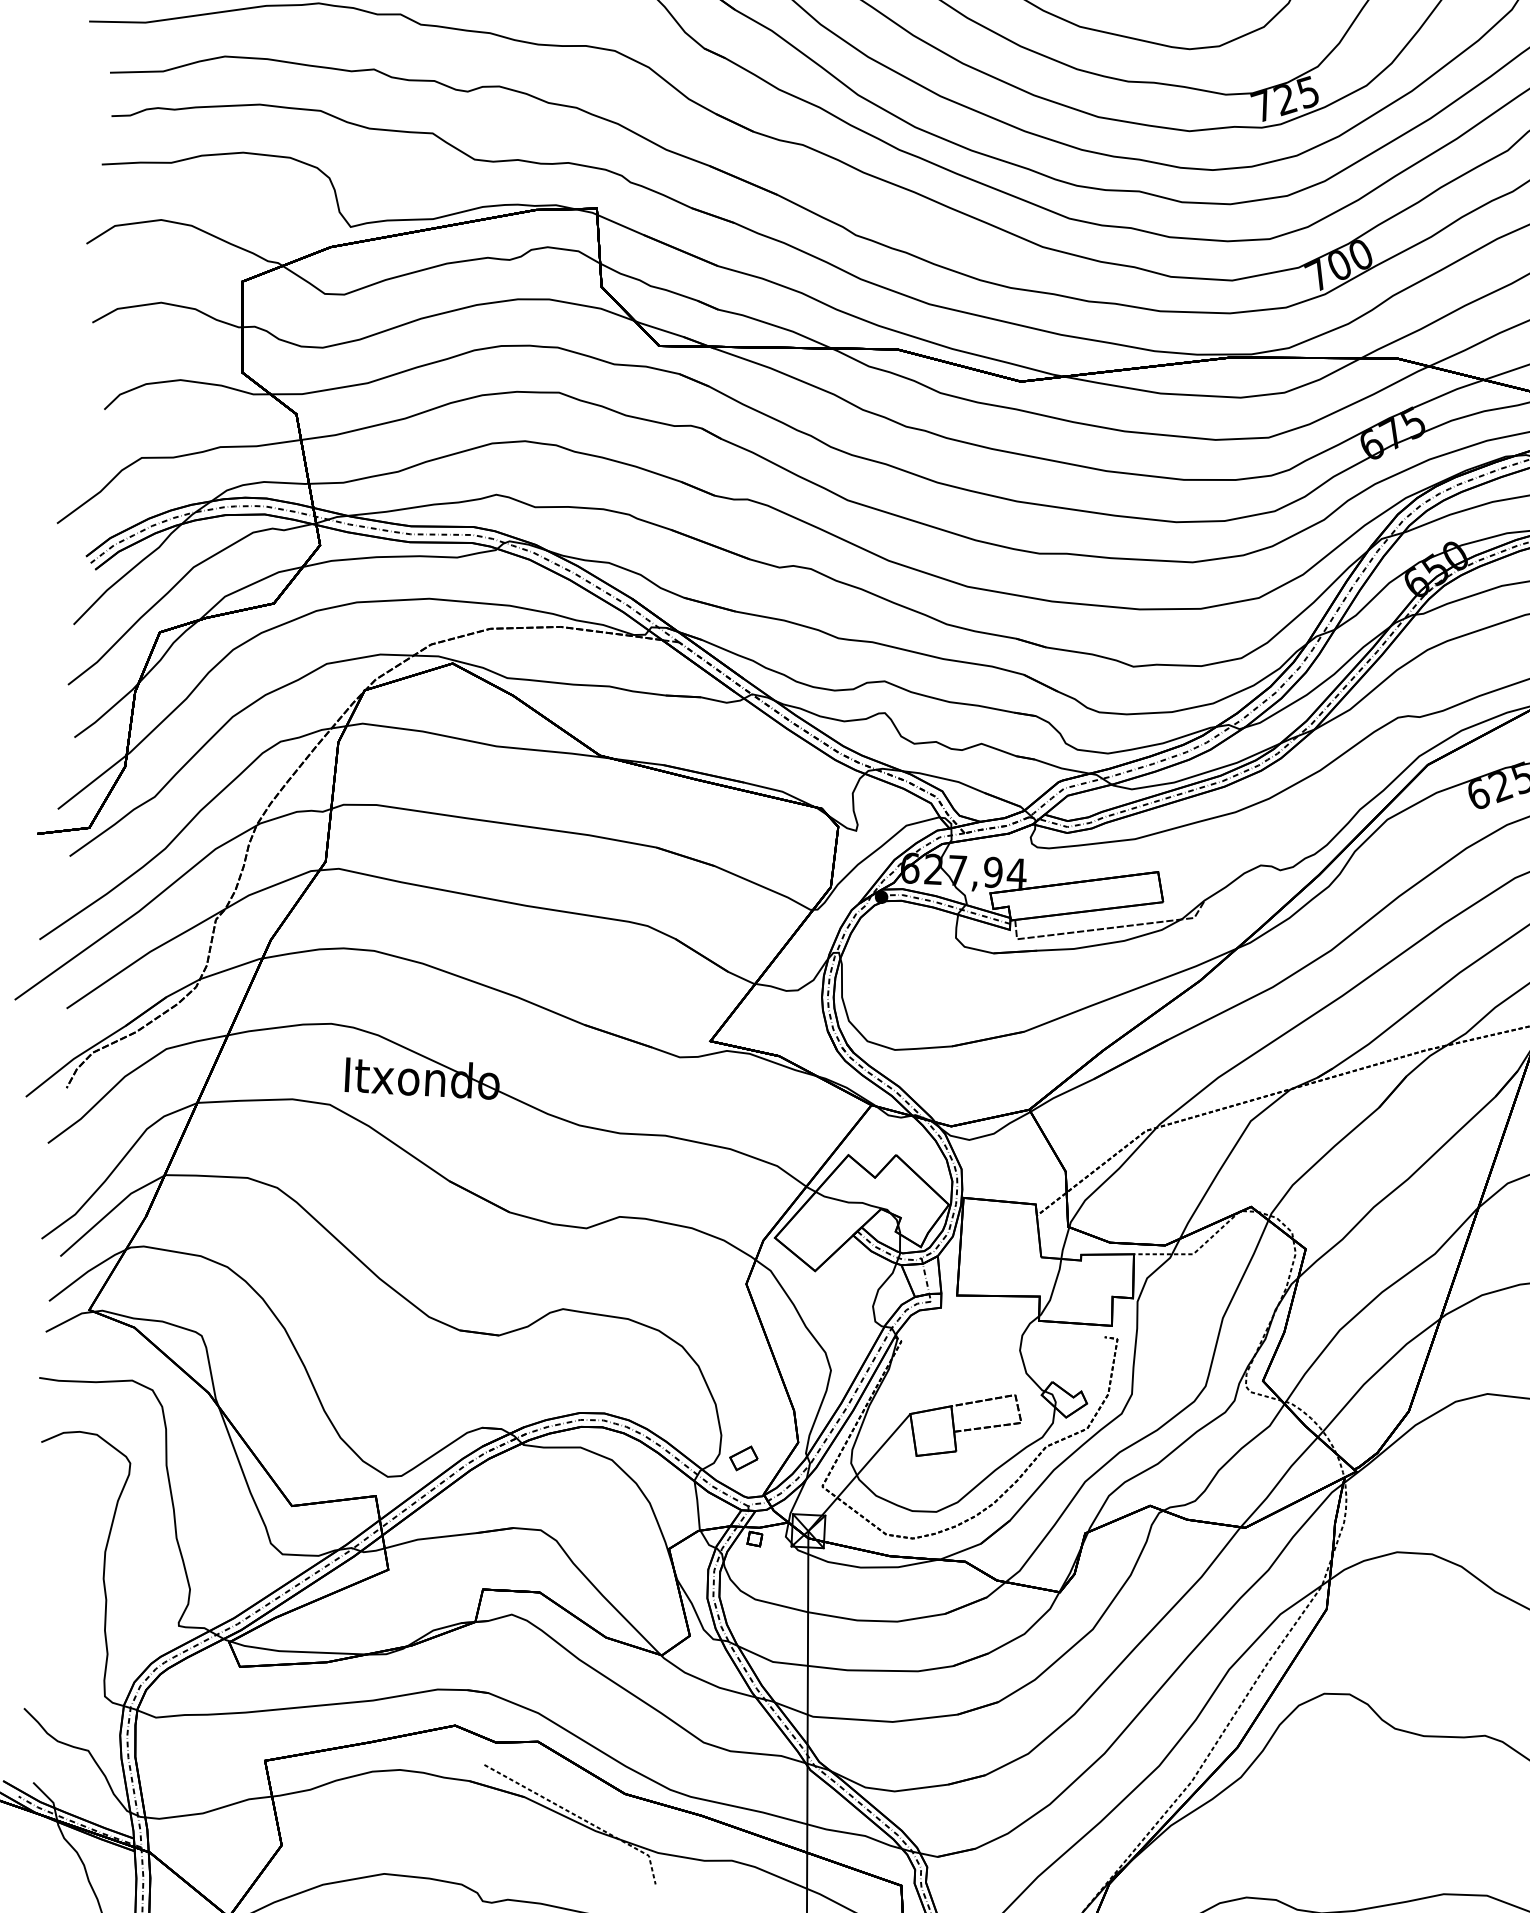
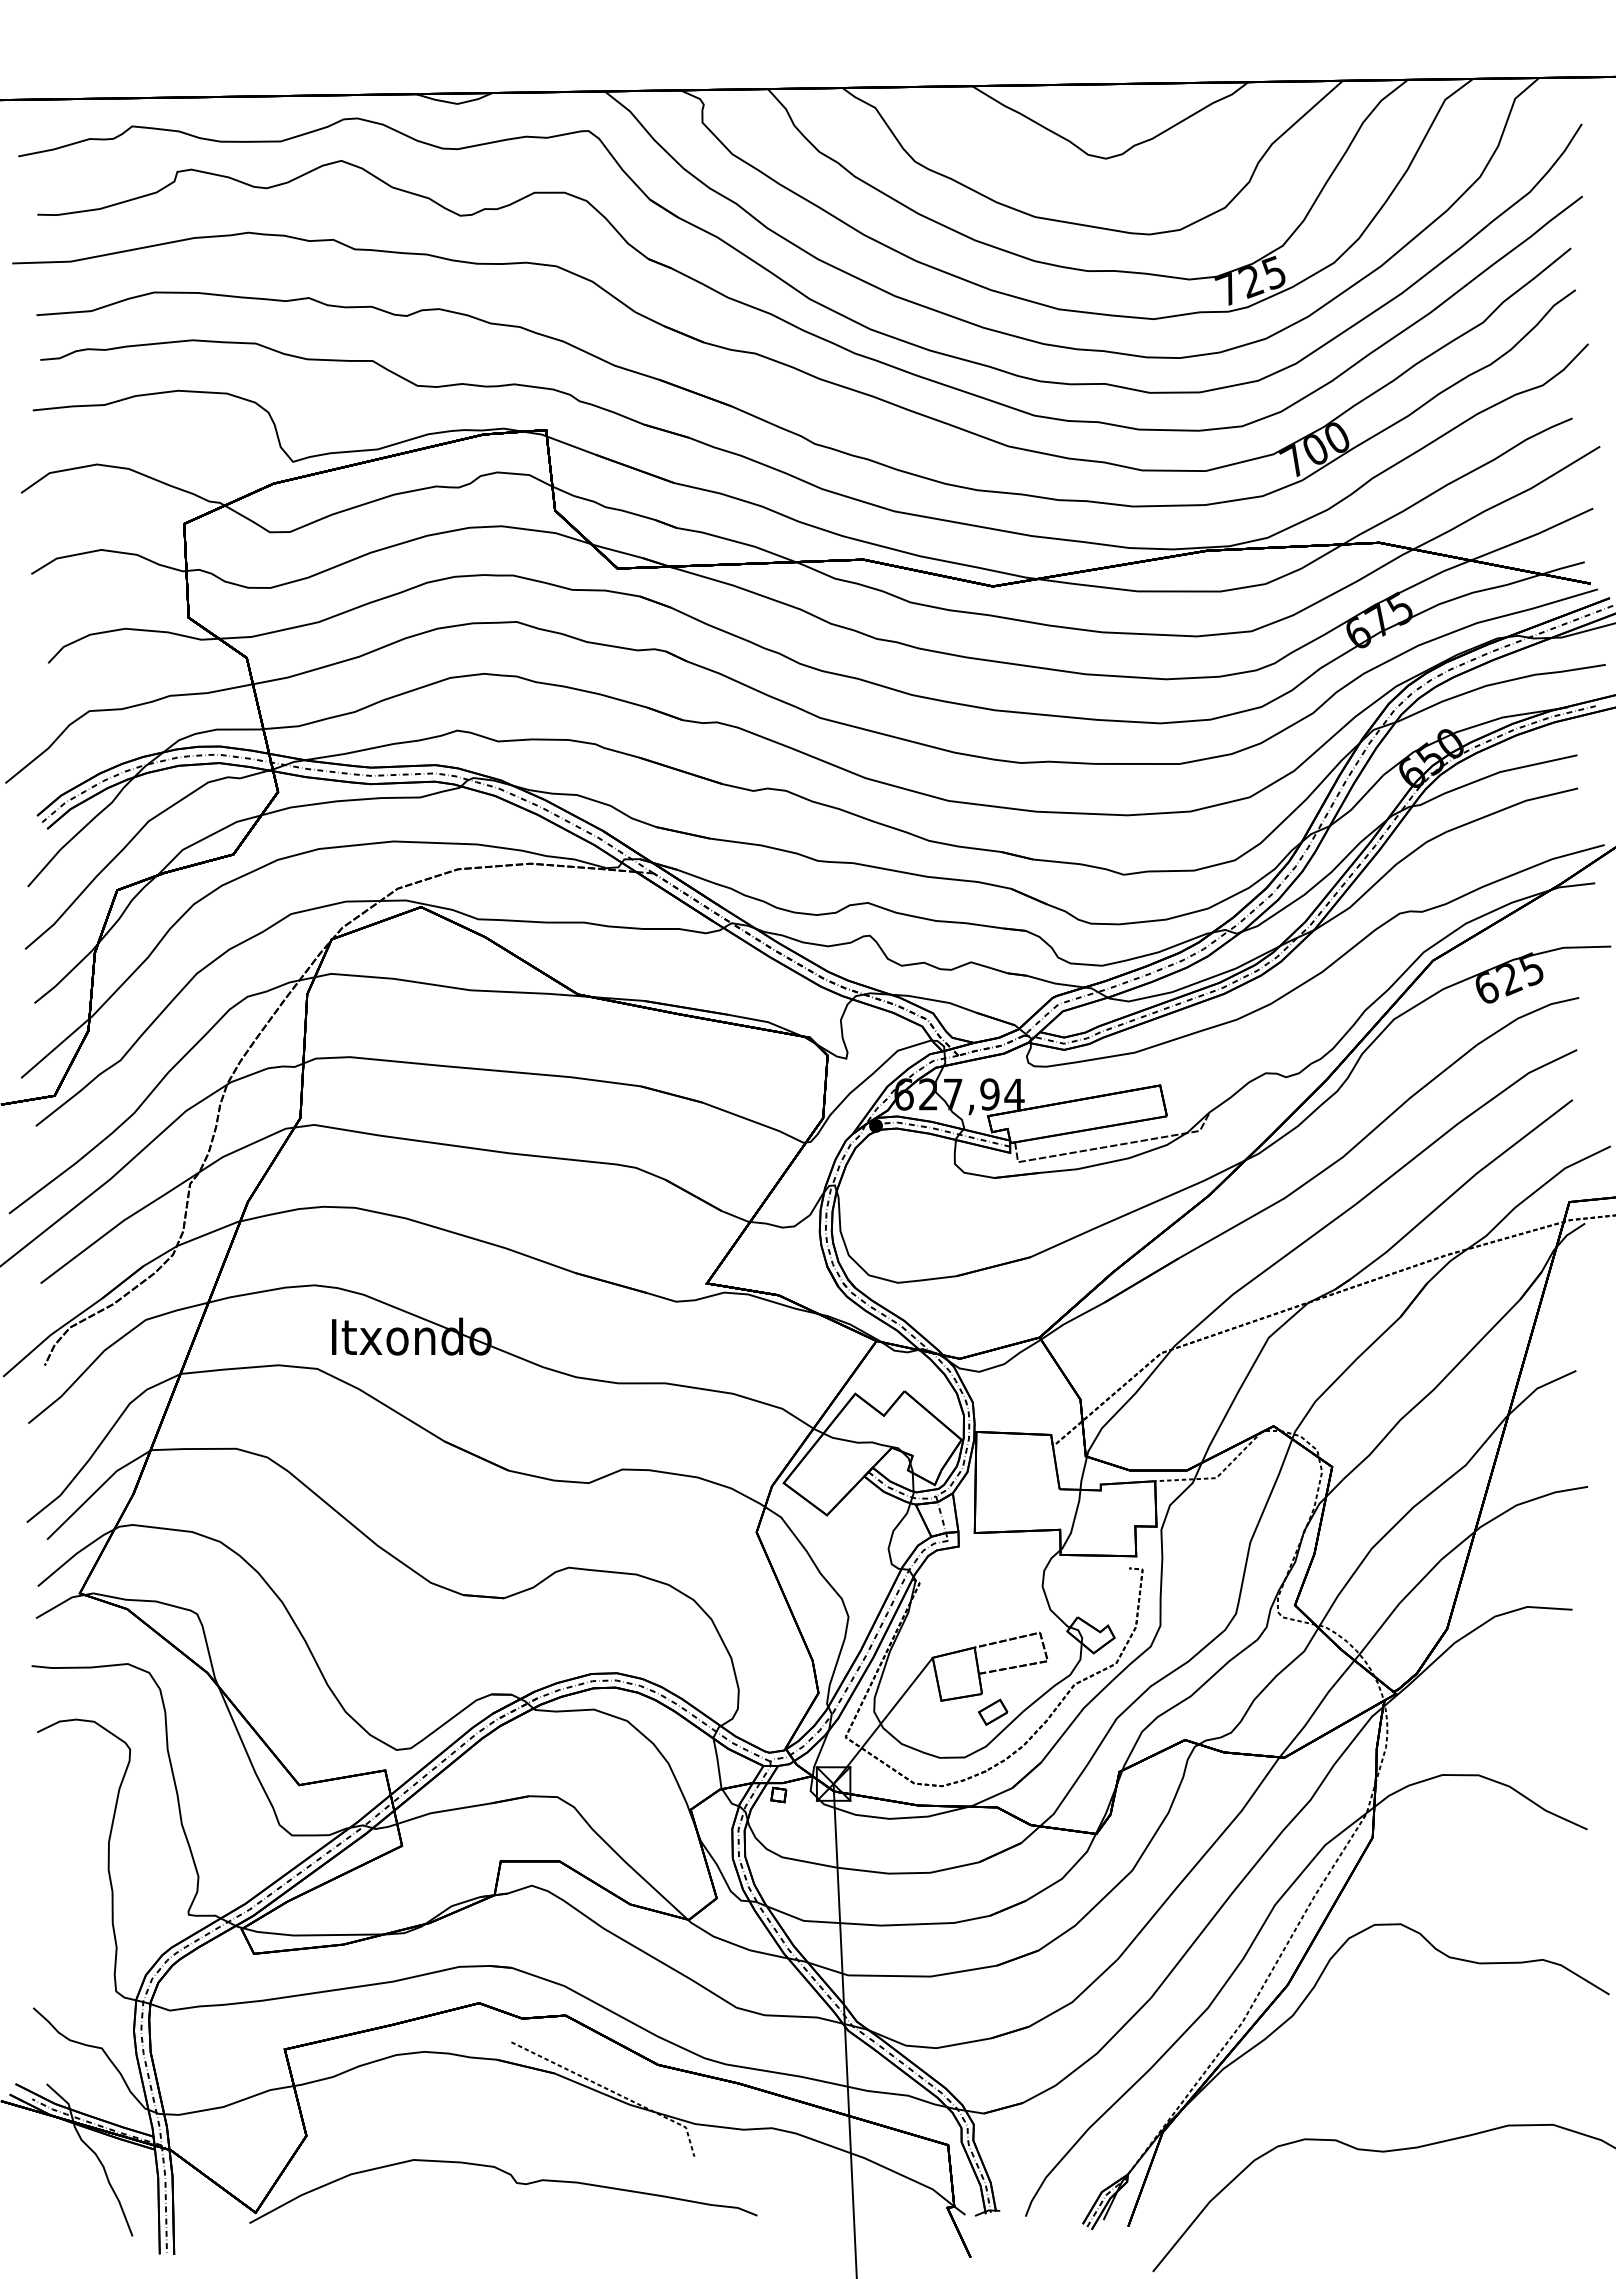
part: (744, 1457) -> (993, 1711), moved

